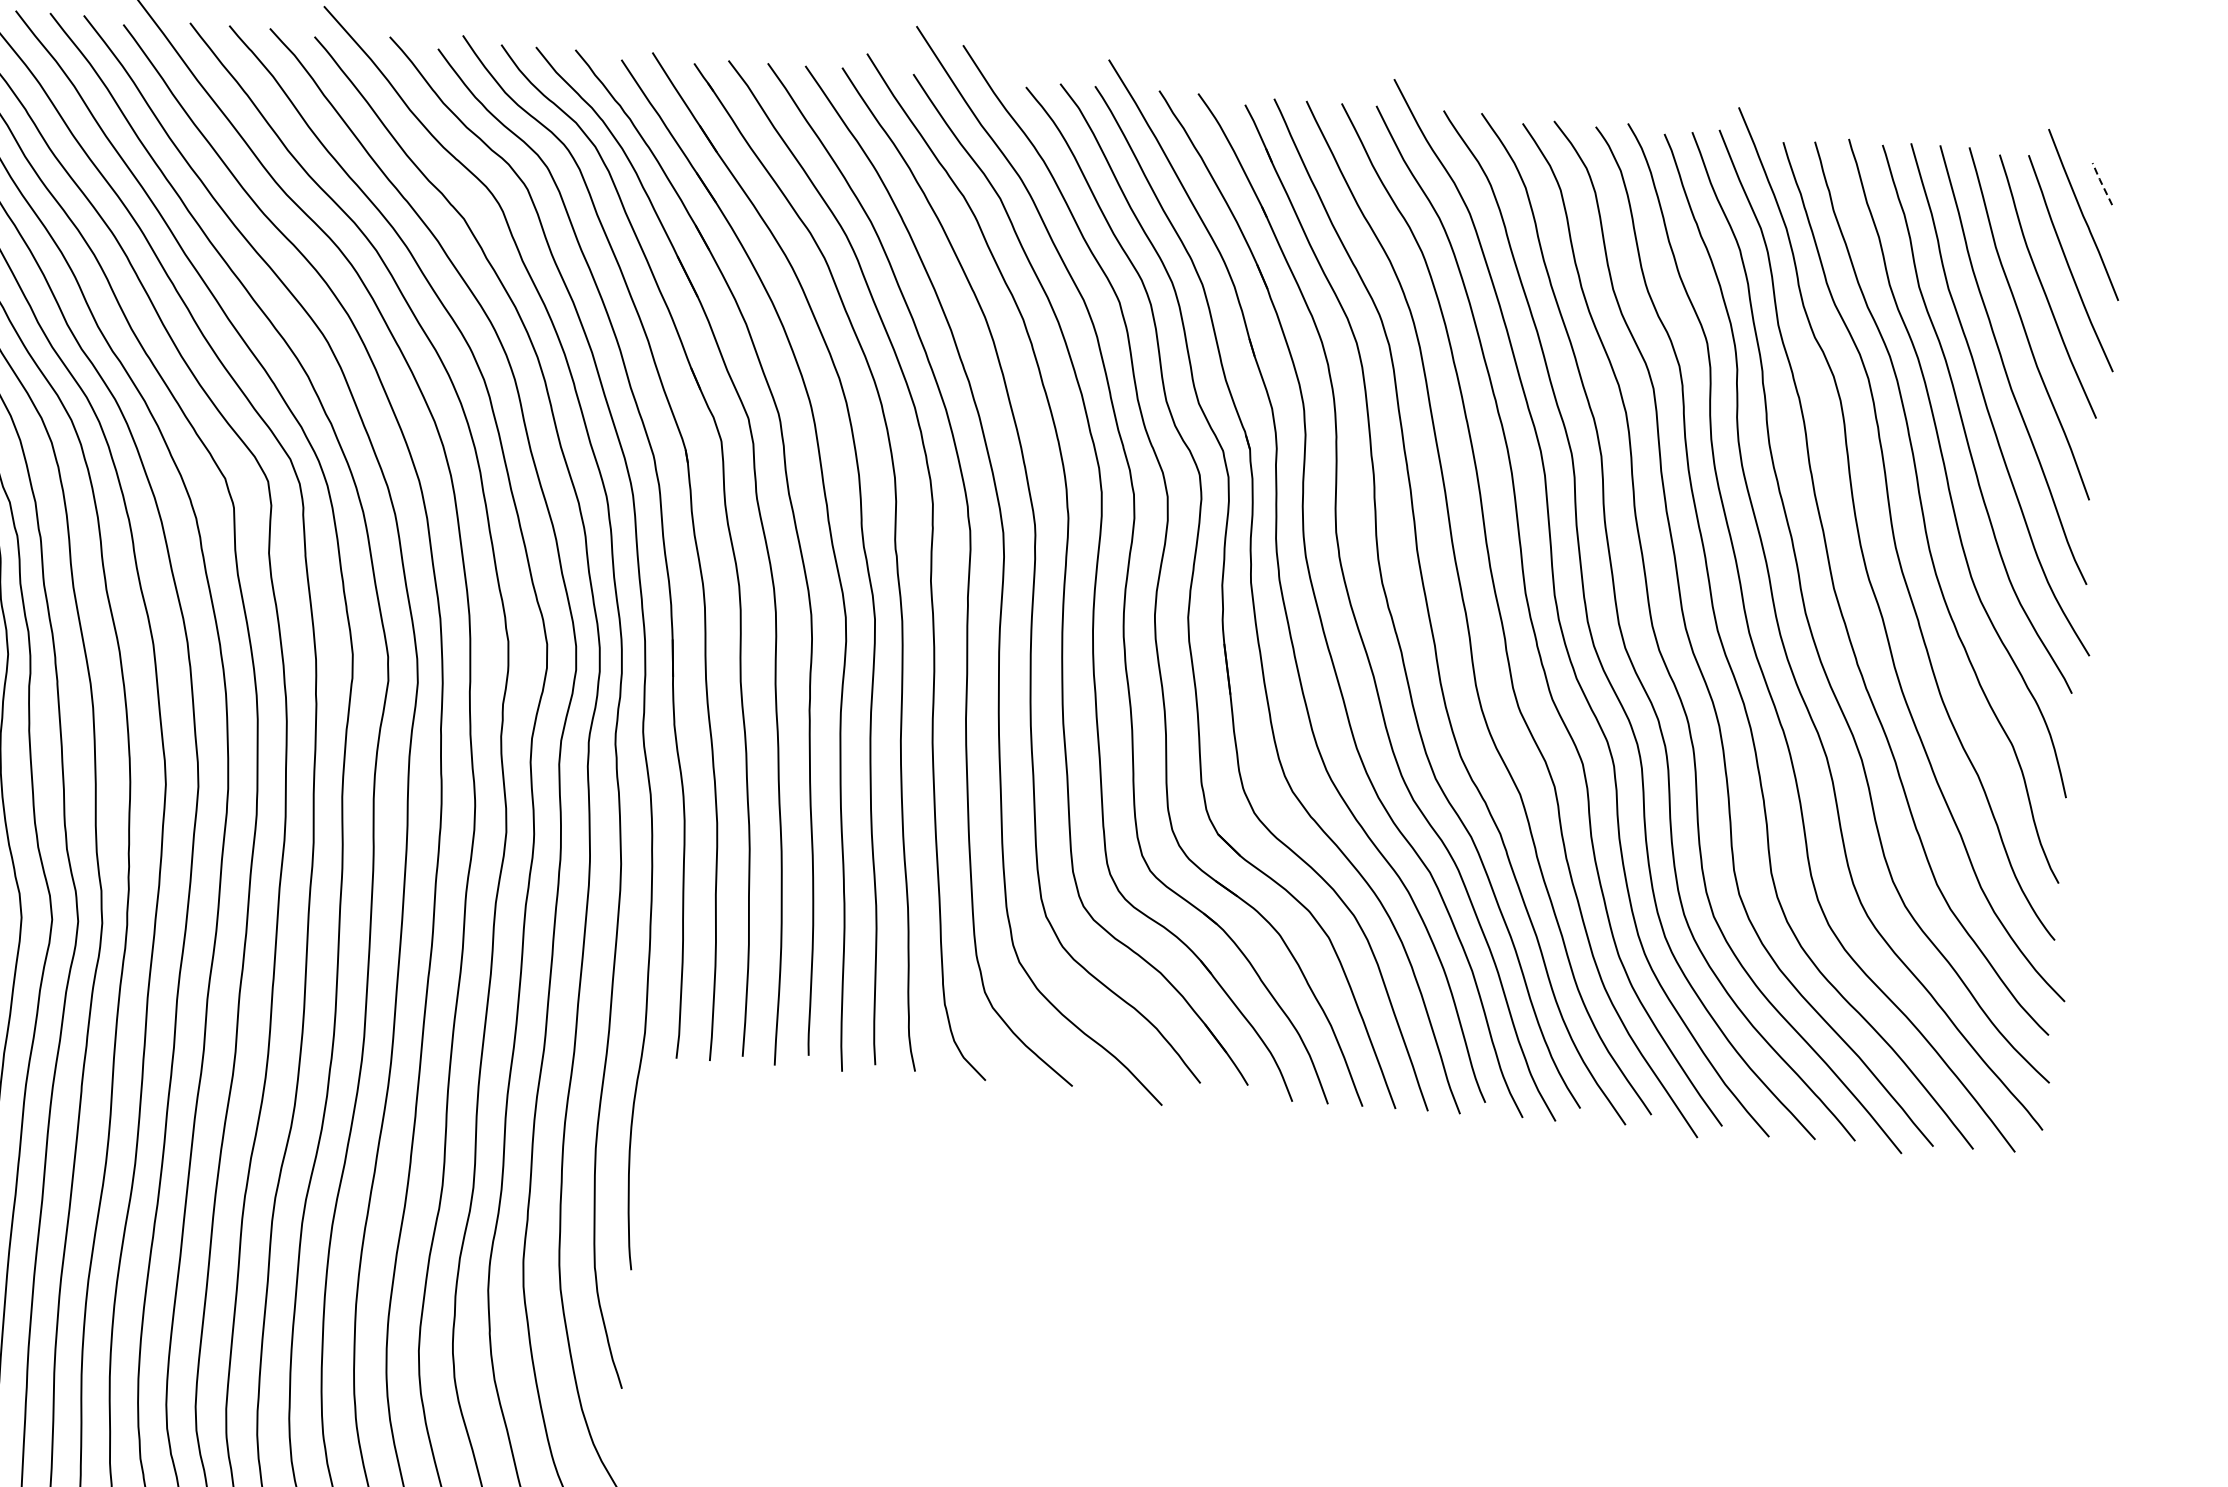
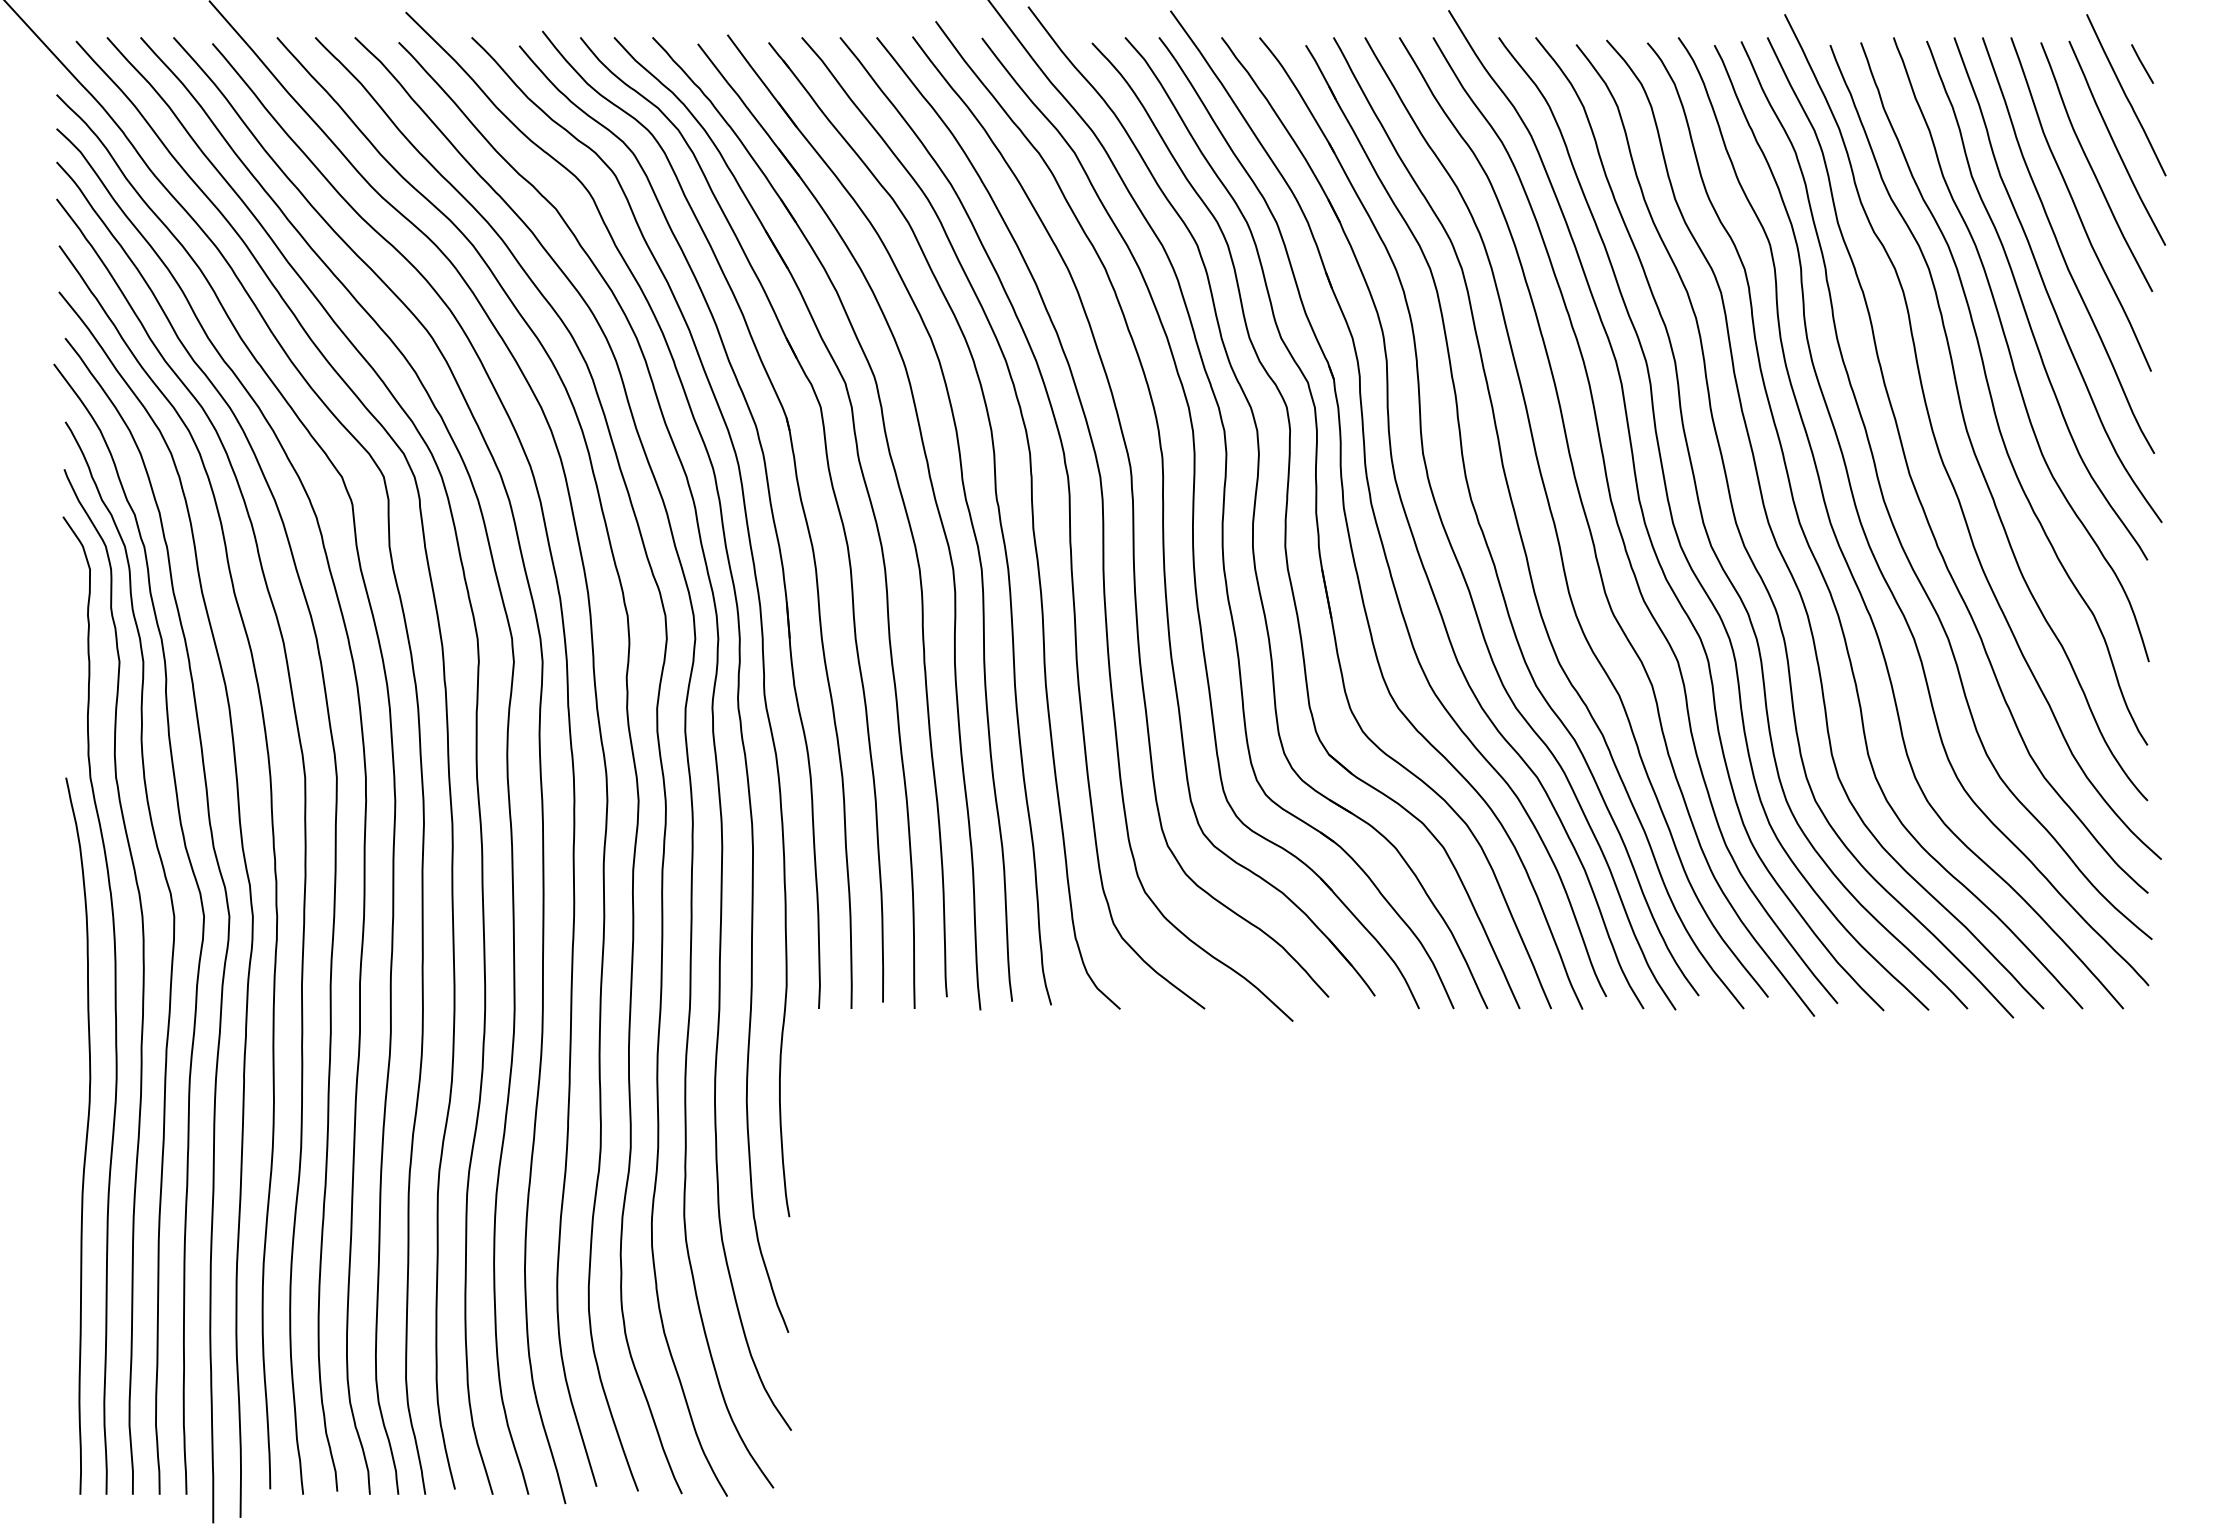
line: (2101, 183) -> (2141, 63), dashed -> solid

